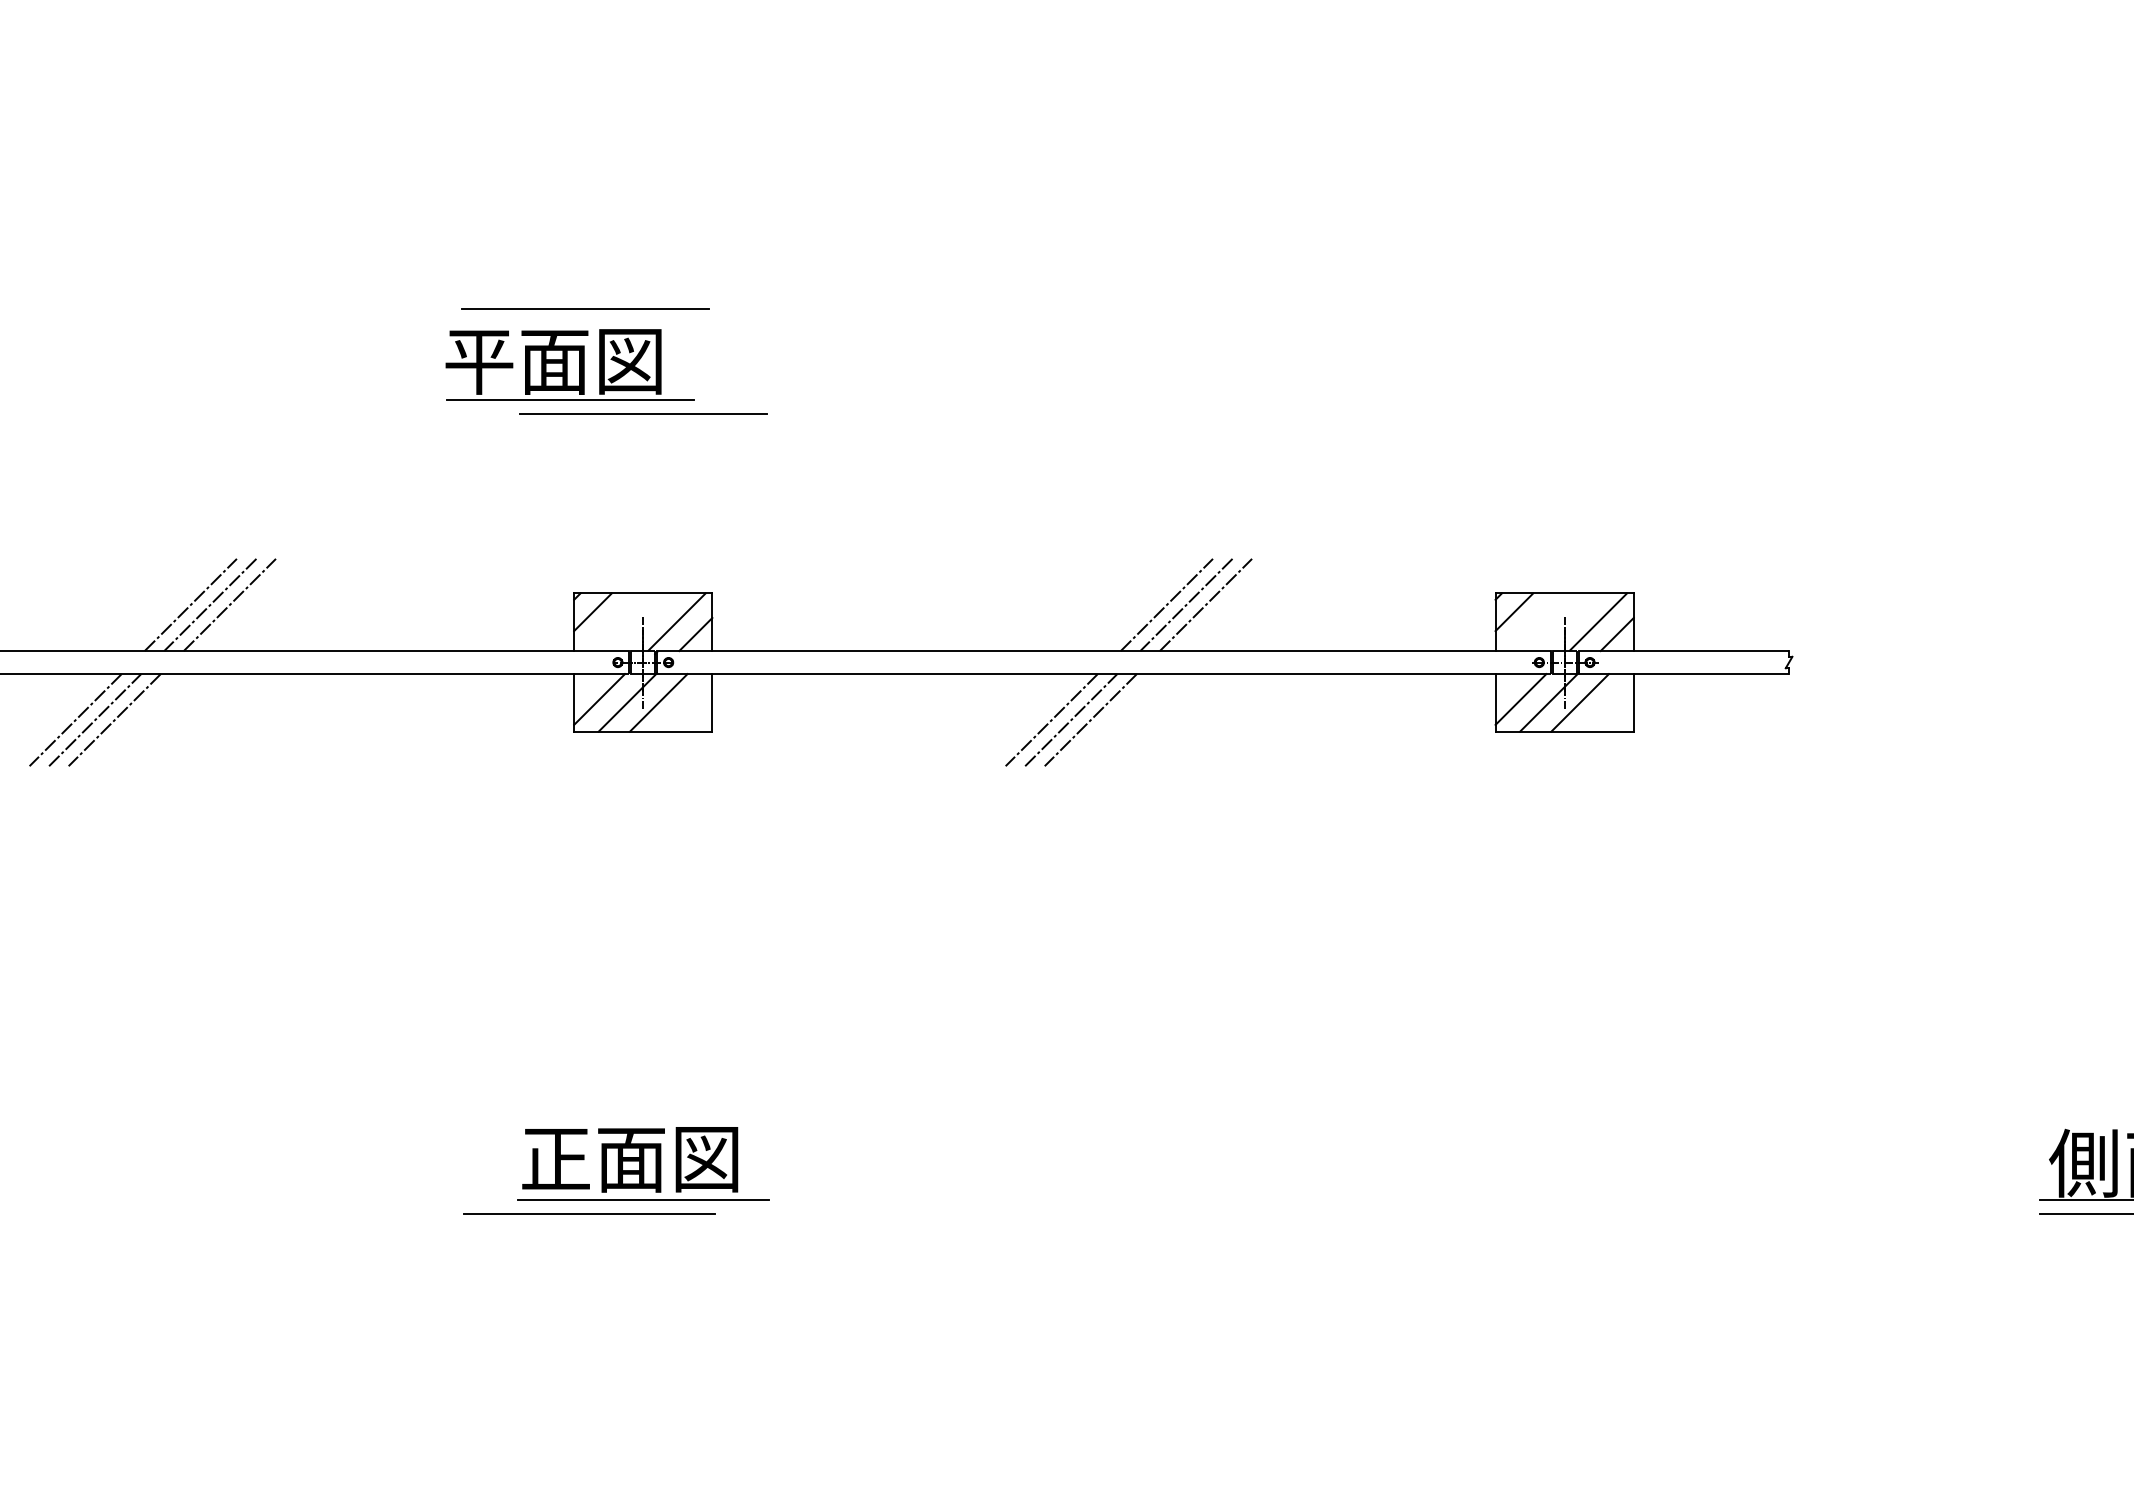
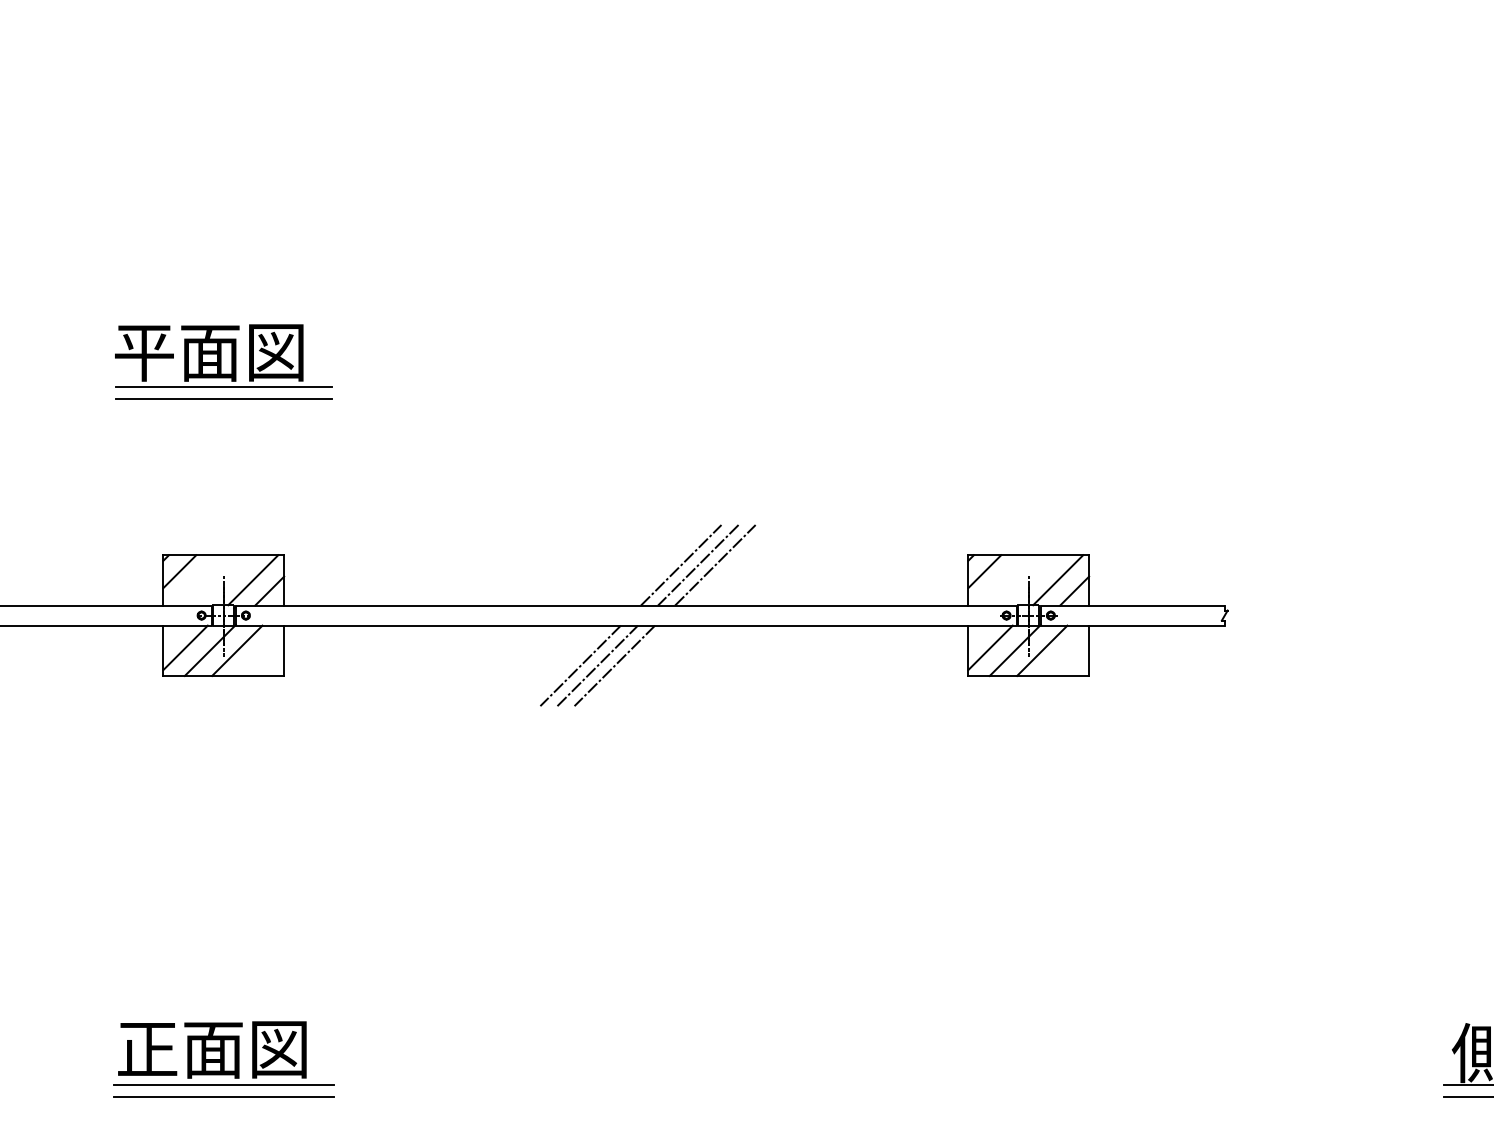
line: (585, 308) -> (173, 306), removed
part: (569, 364) -> (223, 355), moved
line: (589, 1213) -> (223, 1096), moved

